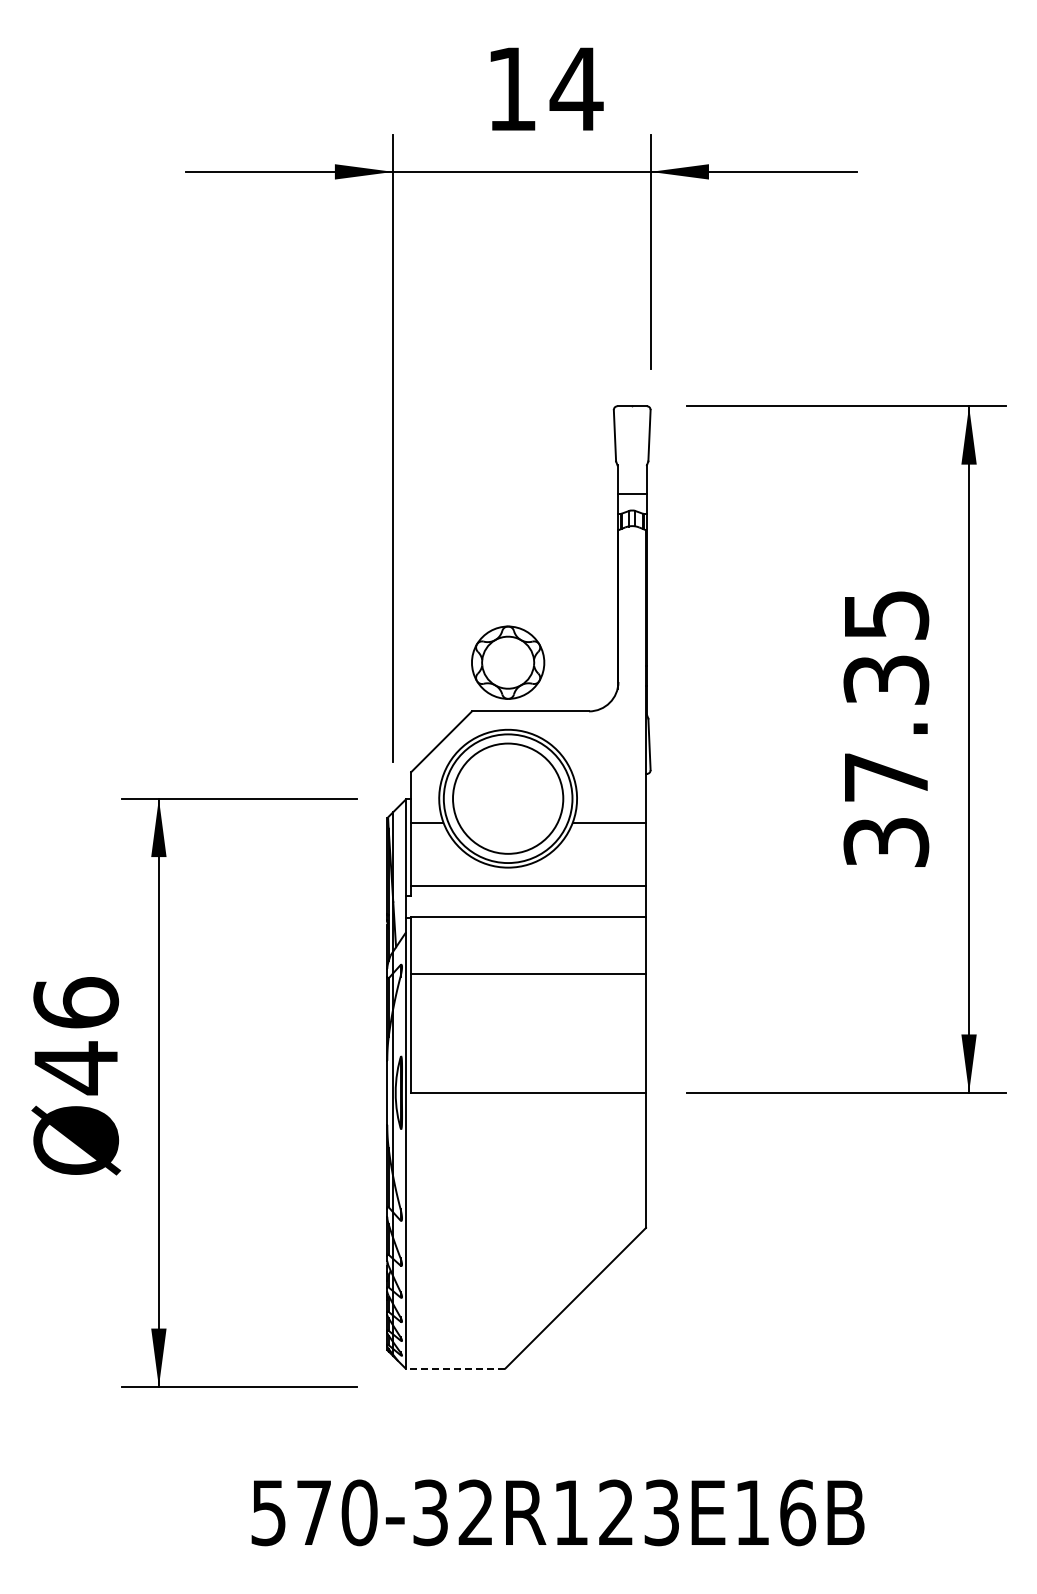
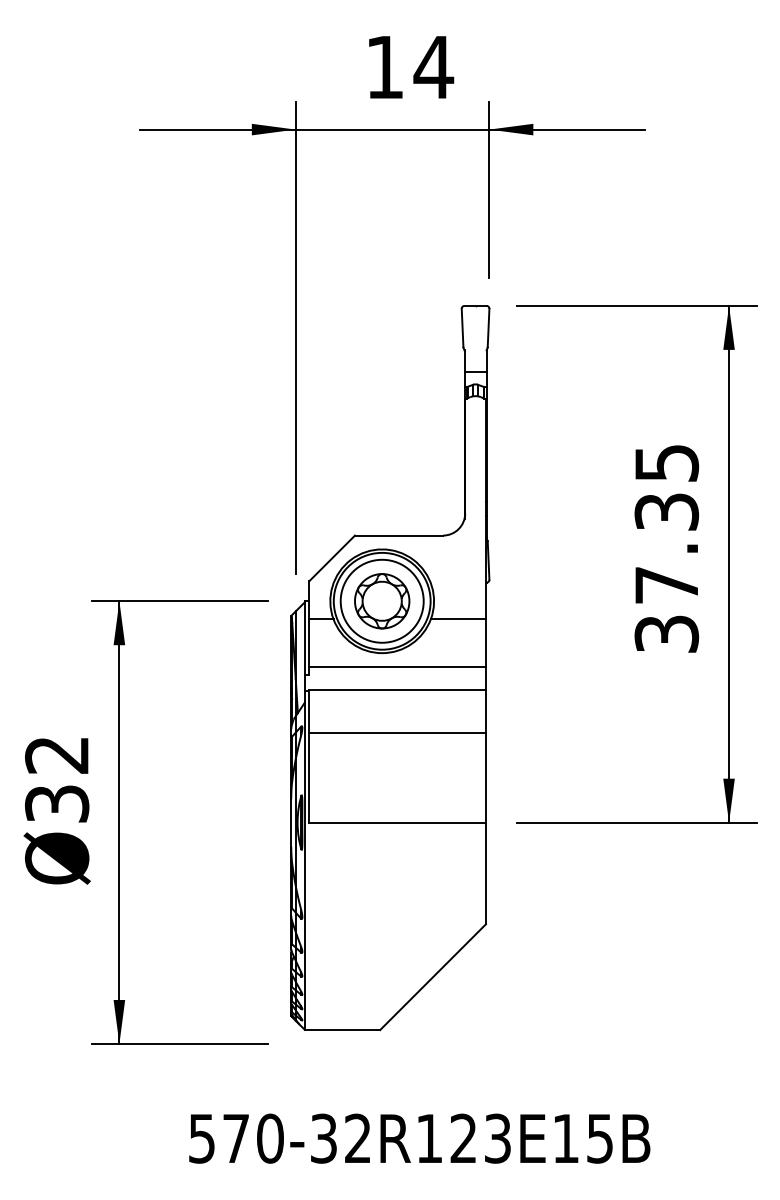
part: (508, 662) -> (382, 601), moved
text: (76, 1036) -> (57, 780), Ø46 -> Ø32
line: (455, 1368) -> (342, 1030), dashed -> solid
text: (798, 1512) -> (600, 1138), 570-32R123E16B -> 570-32R123E15B

